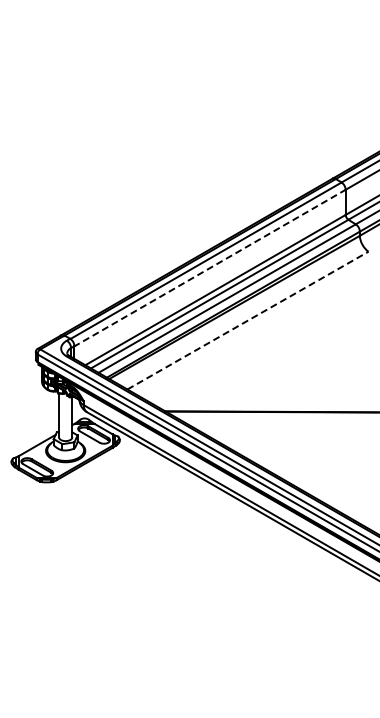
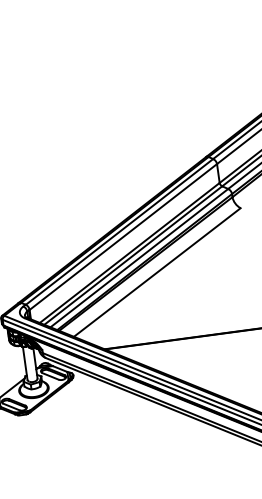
line: (210, 268) -> (123, 237), dashed -> solid
line: (247, 320) -> (156, 272), dashed -> solid

